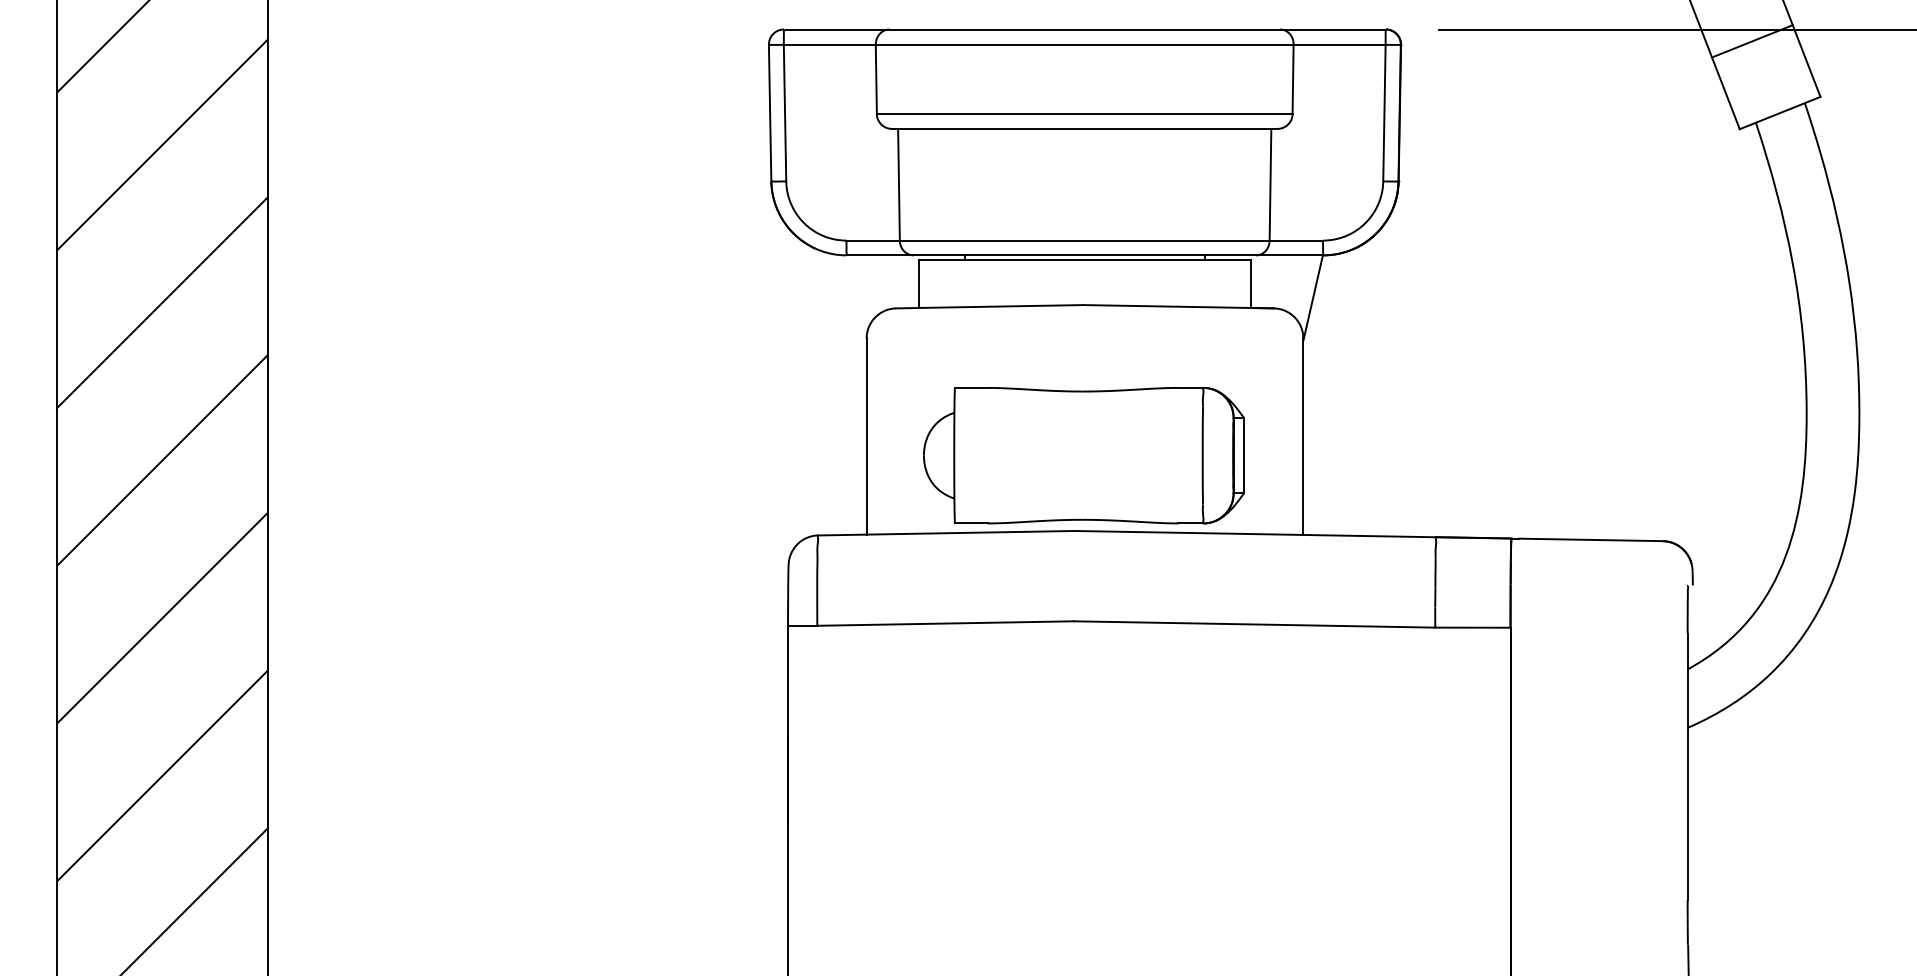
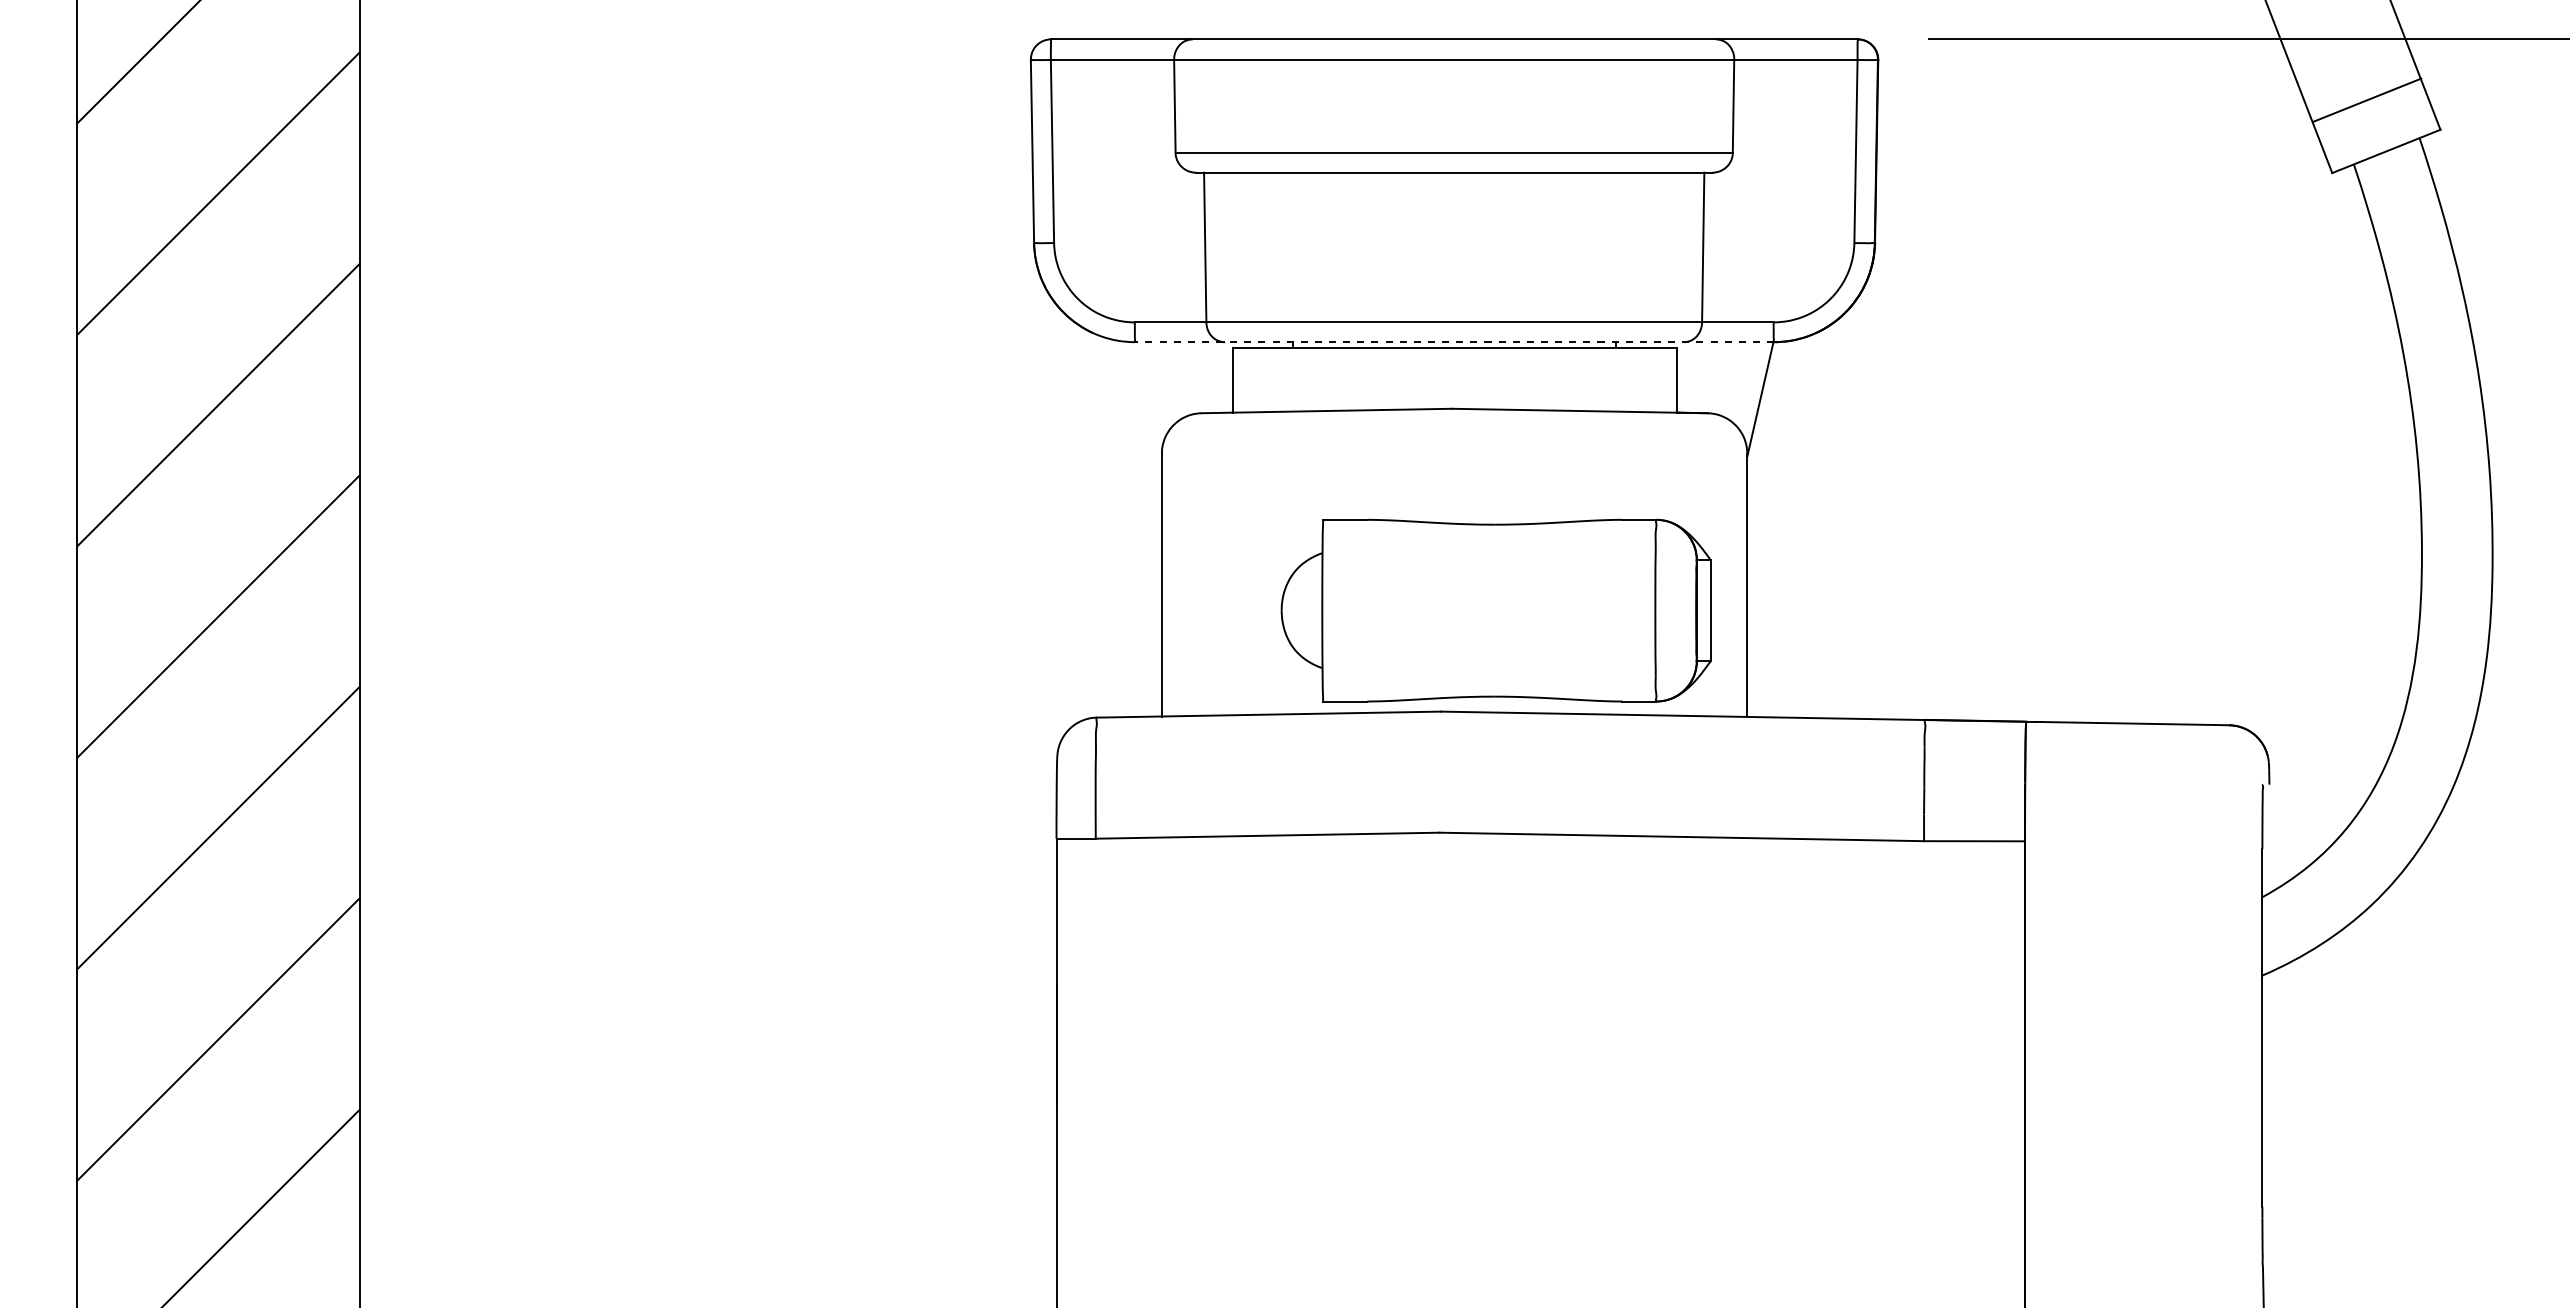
line: (1752, 40) -> (2367, 99), moved
line: (1084, 255) -> (1454, 342), solid -> dashed
part: (1083, 455) -> (1495, 610), moved

